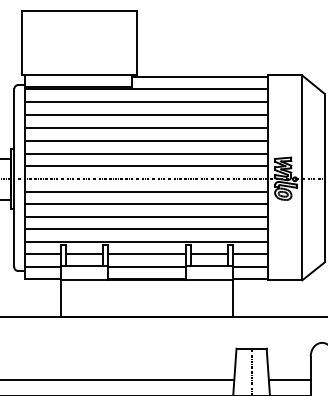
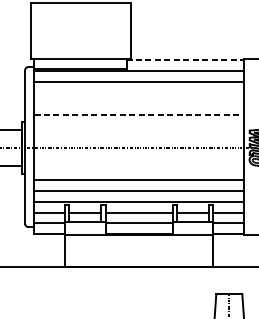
line: (200, 76) -> (185, 59), solid -> dashed
line: (146, 115) -> (138, 93), removed
line: (146, 127) -> (138, 103), removed
line: (146, 140) -> (138, 114), solid -> dashed
line: (146, 153) -> (138, 125), removed
line: (146, 166) -> (138, 137), removed
line: (146, 191) -> (138, 158), removed
line: (146, 204) -> (138, 169), removed

